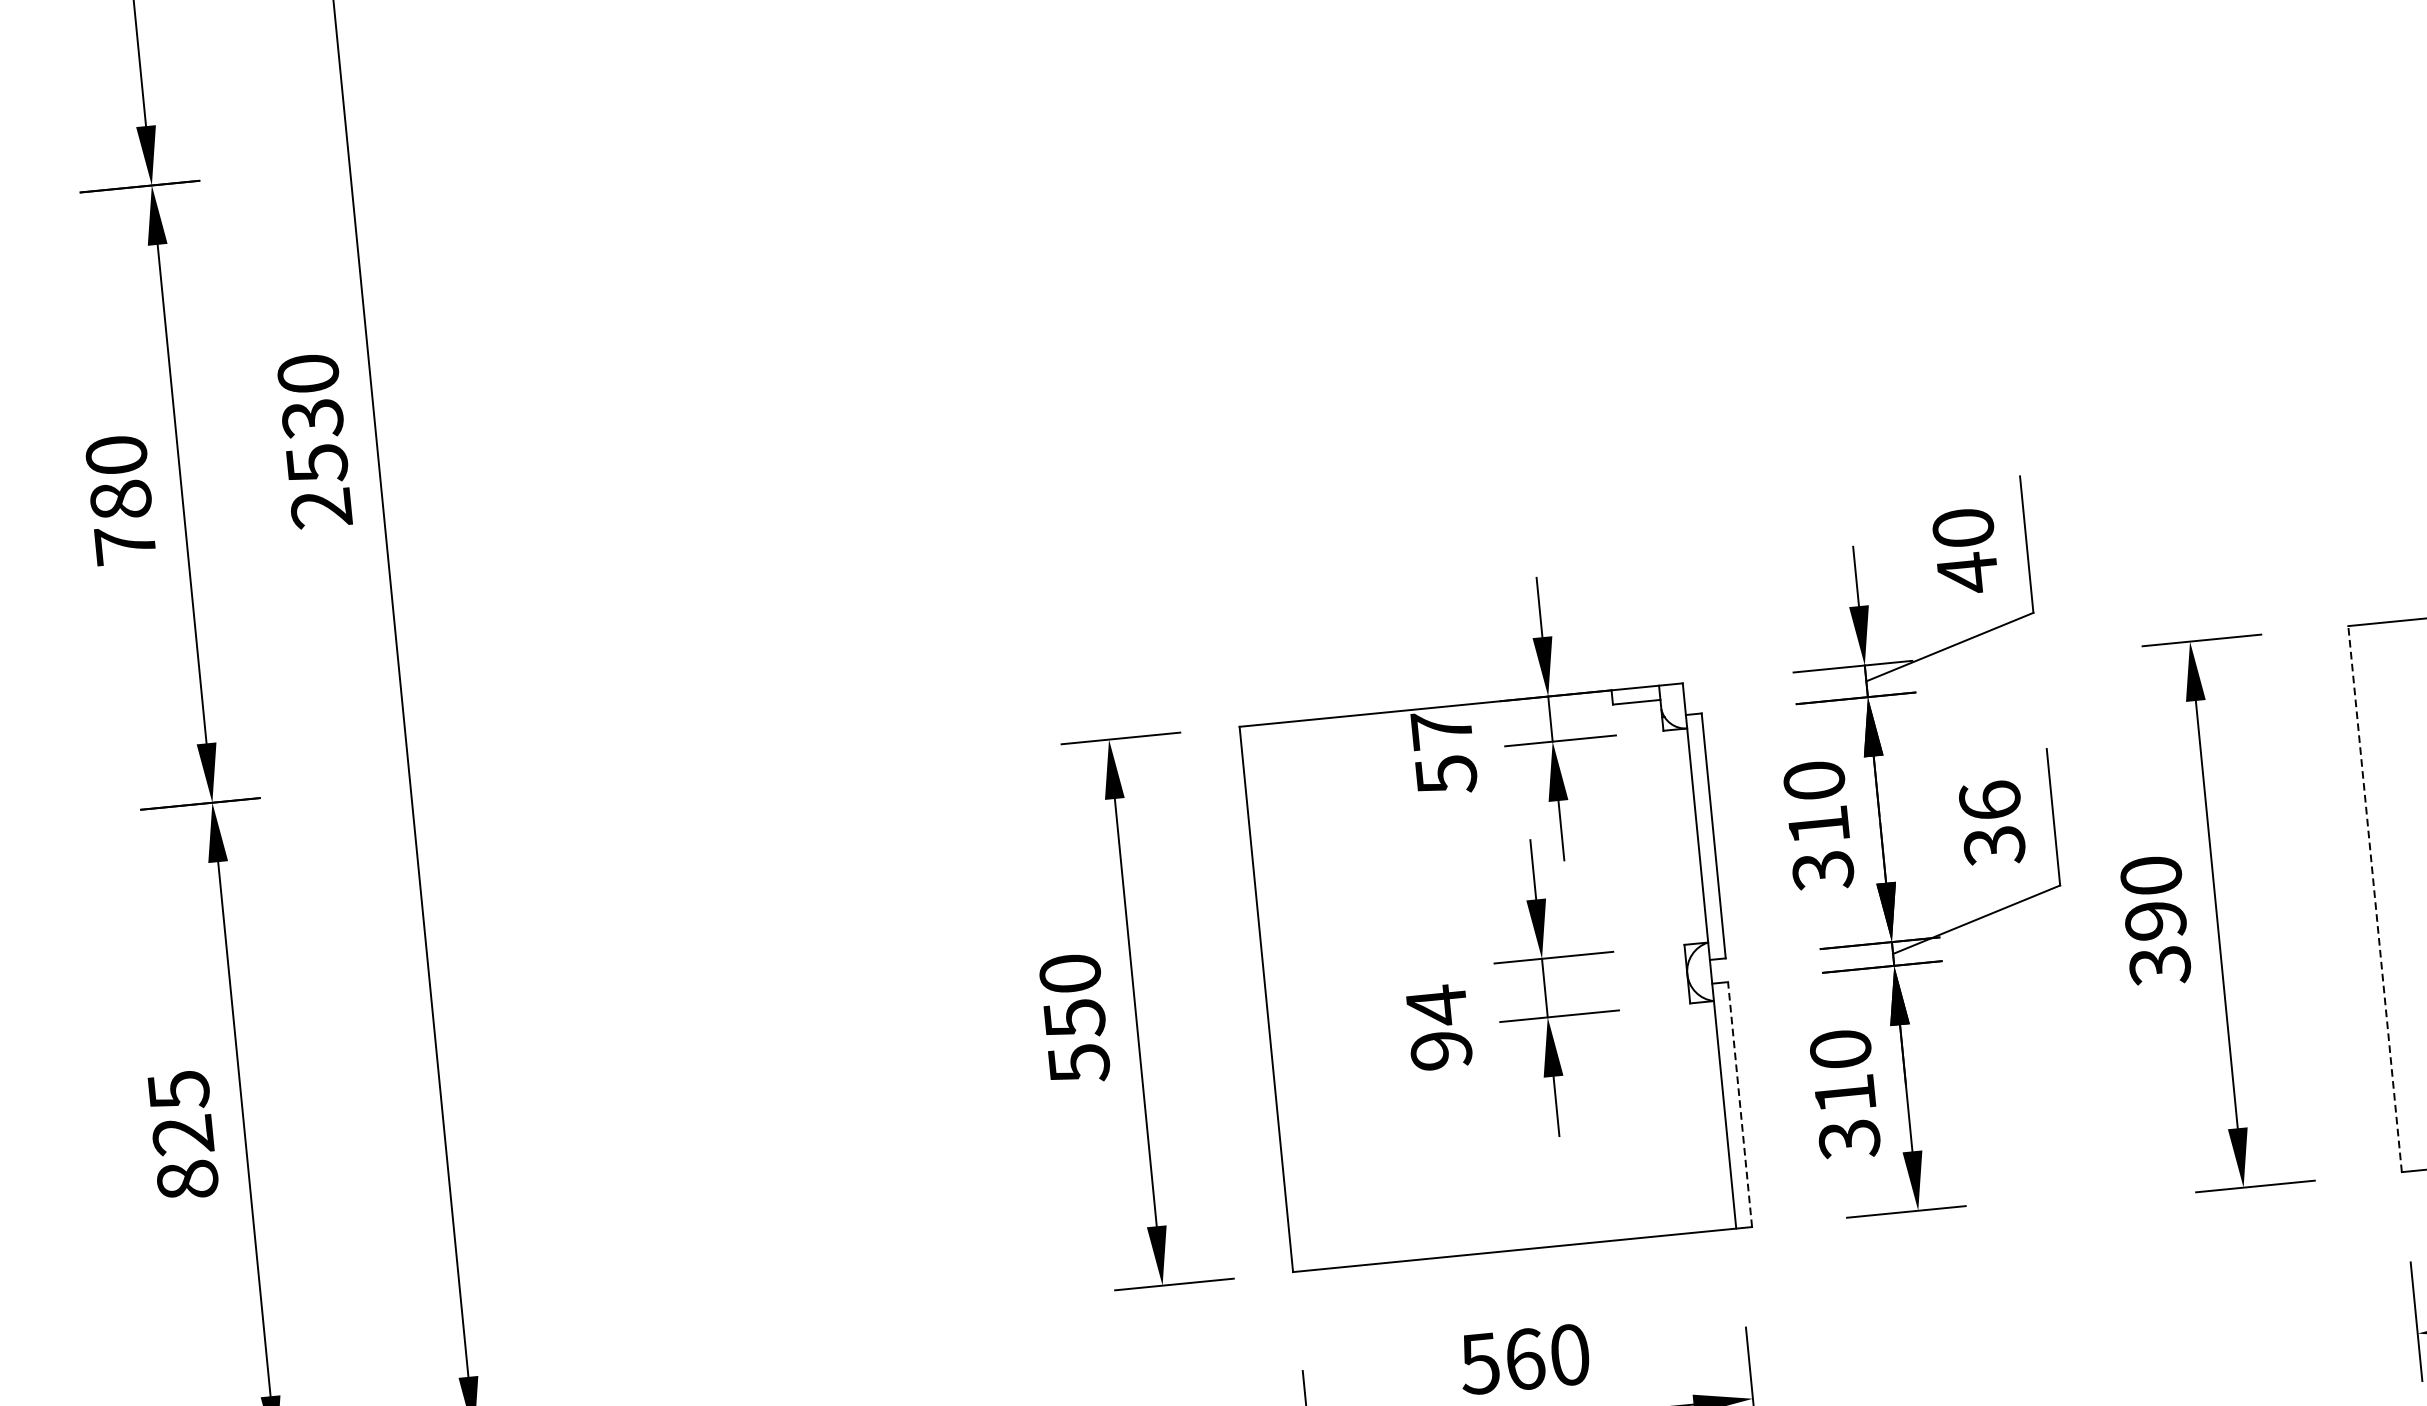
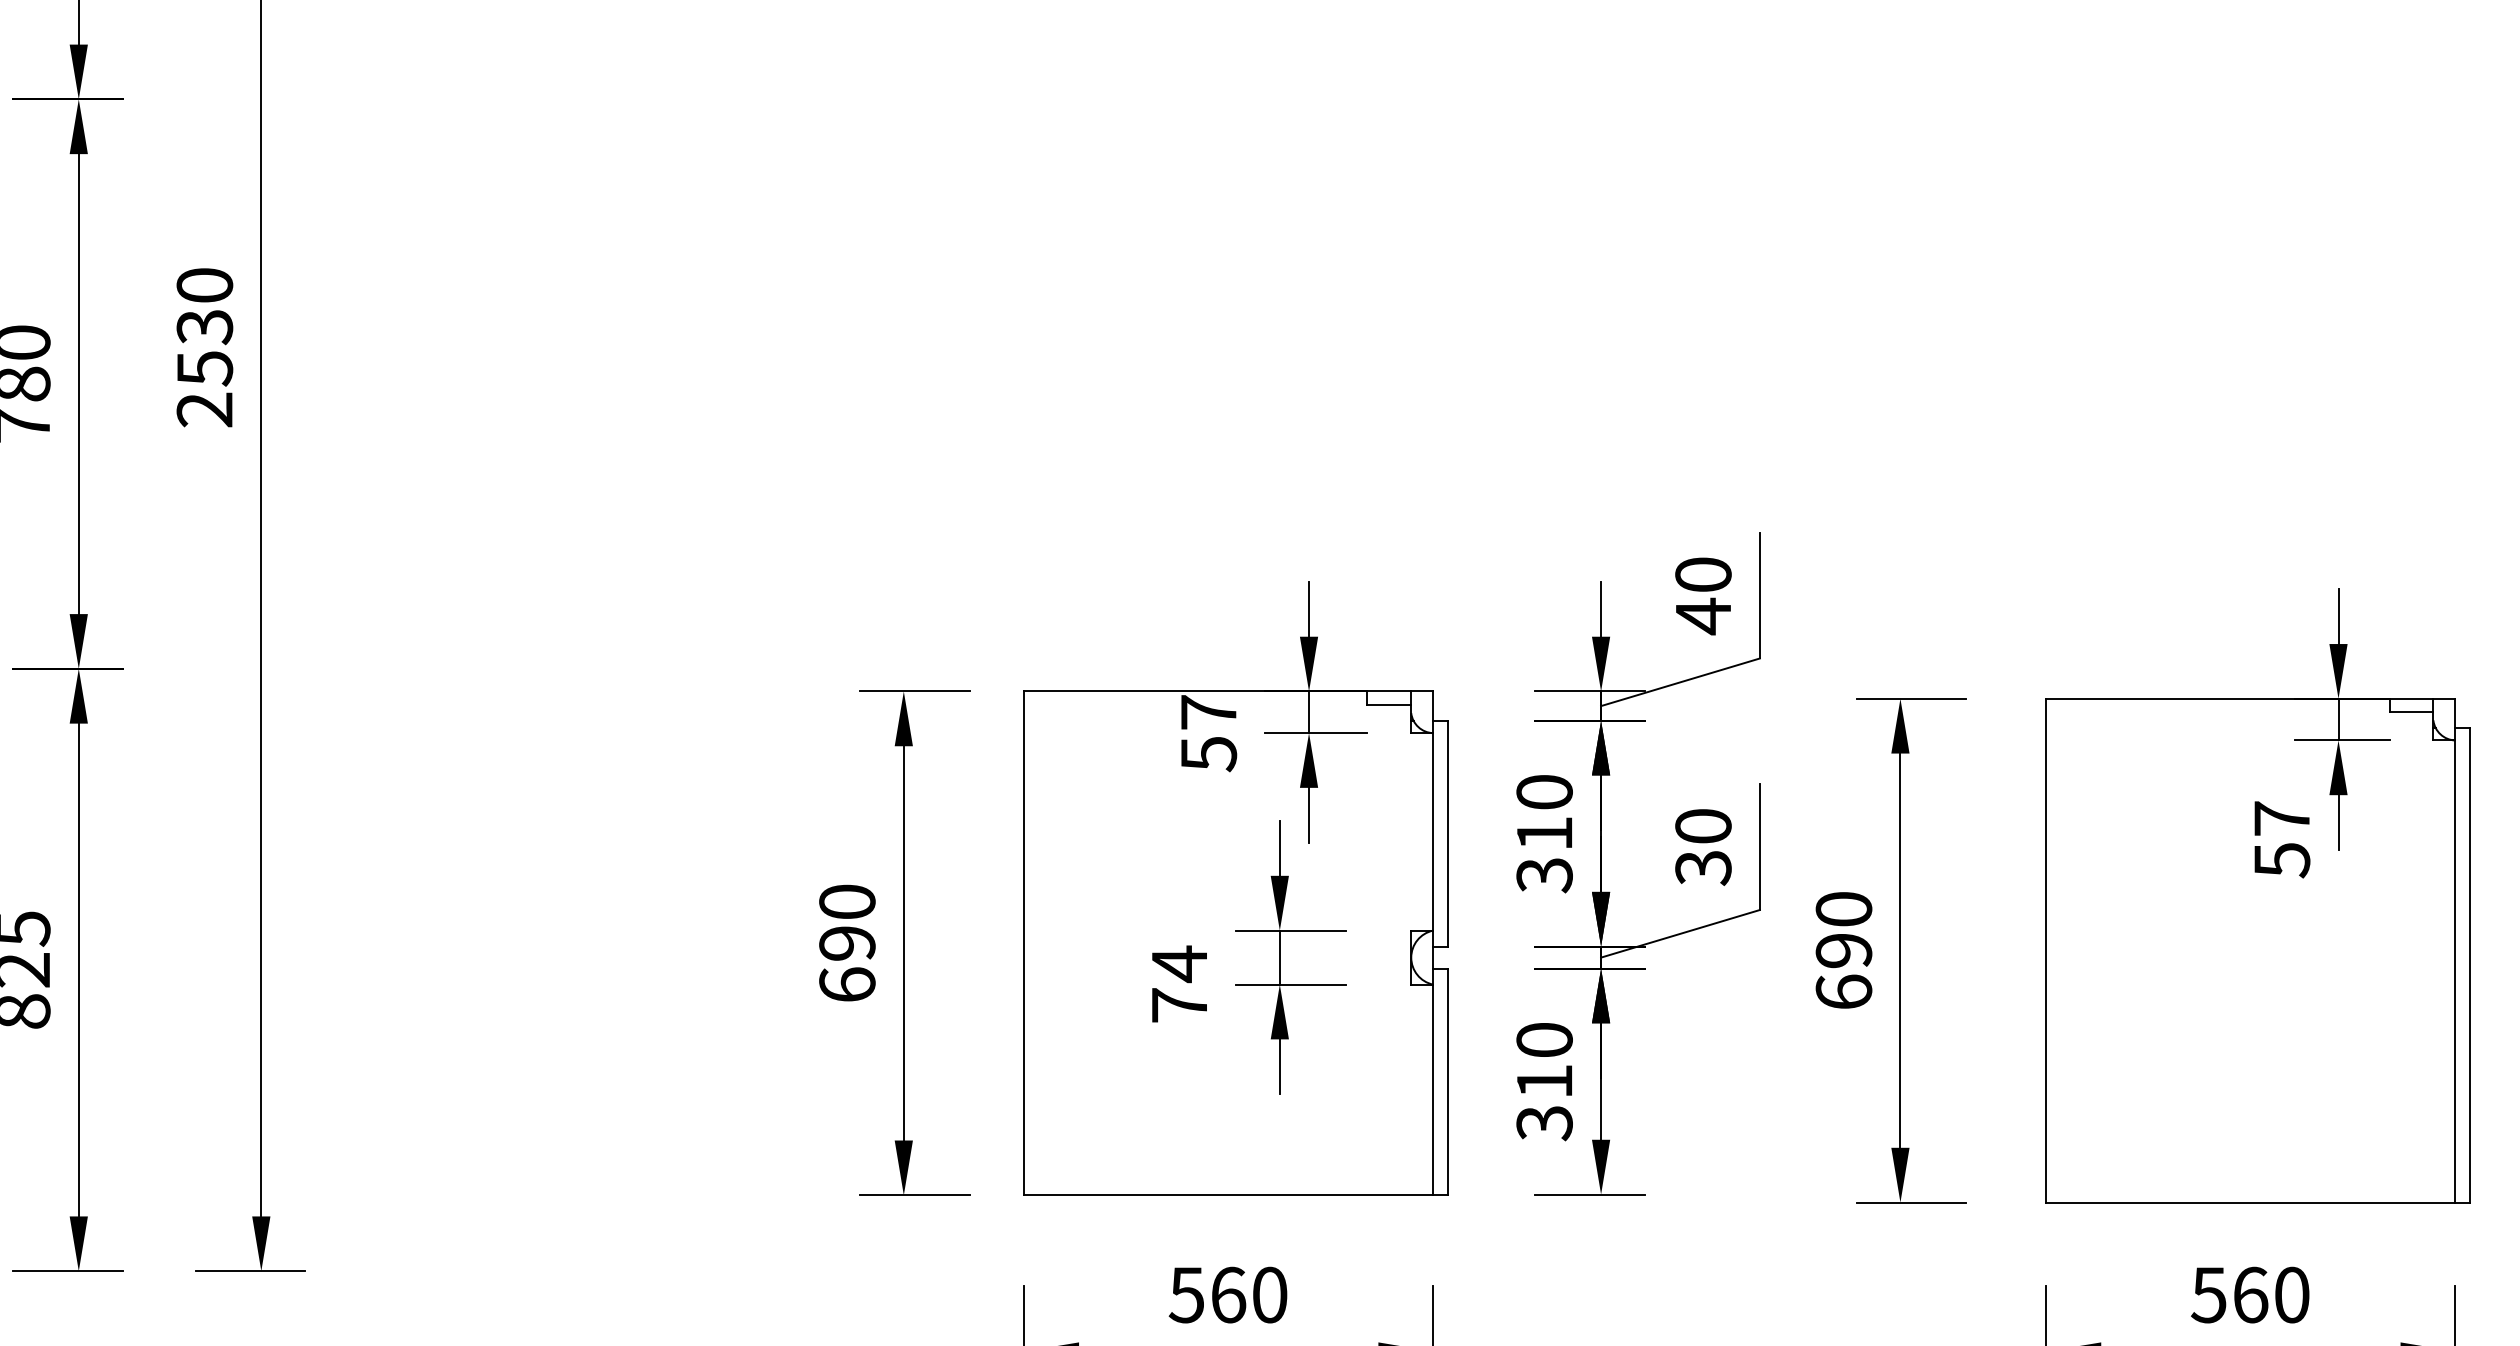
text: (1990, 799) -> (1703, 825), 36 -> 30
line: (2375, 898) -> (2046, 950), dashed -> solid
text: (2159, 966) -> (1843, 992), 390 -> 690
text: (1077, 1041) -> (847, 964), 550 -> 690
text: (1441, 1050) -> (1179, 1005), 94 -> 74
line: (1739, 1104) -> (1447, 1081), dashed -> solid

